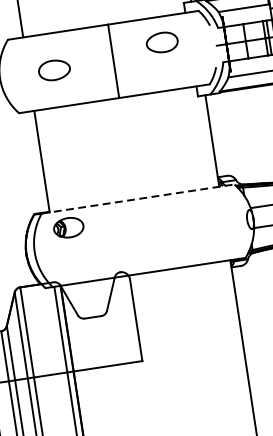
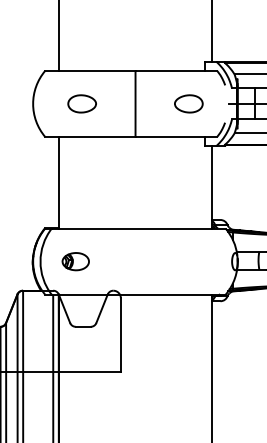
part: (161, 42) -> (188, 103), moved
line: (137, 199) -> (138, 228), dashed -> solid
part: (68, 227) -> (75, 261), moved

